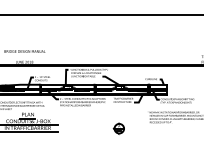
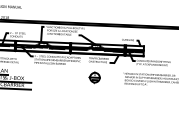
part: (118, 128) -> (94, 77), moved

